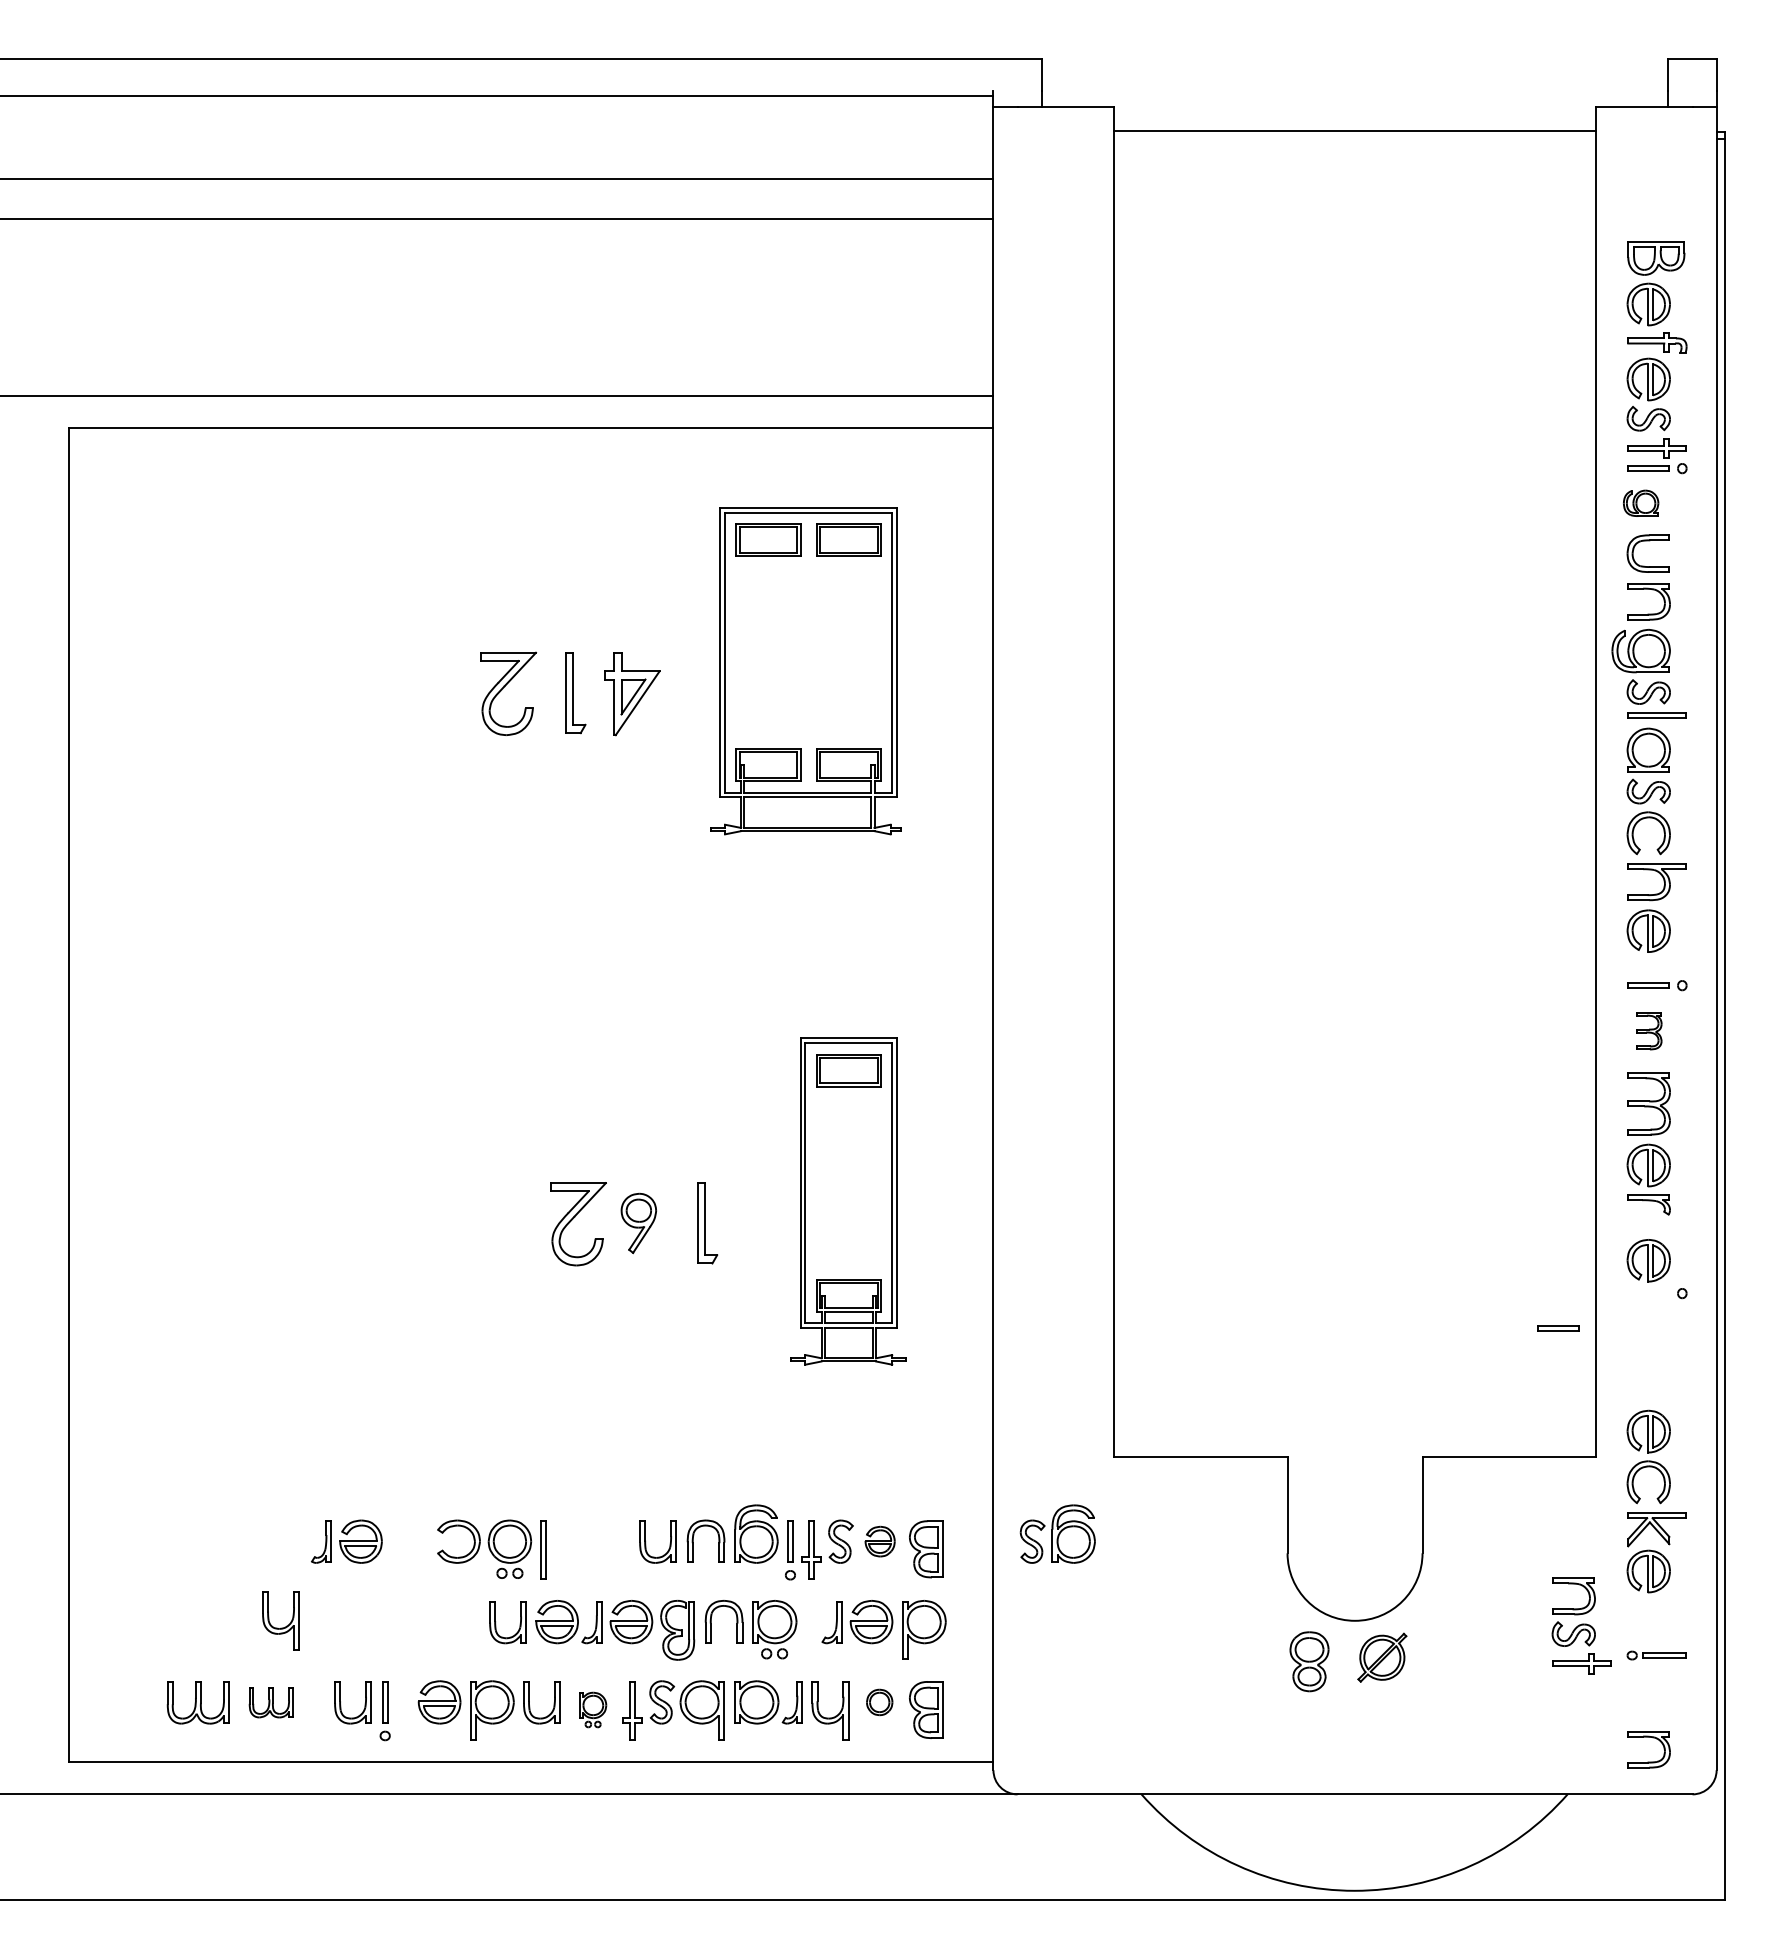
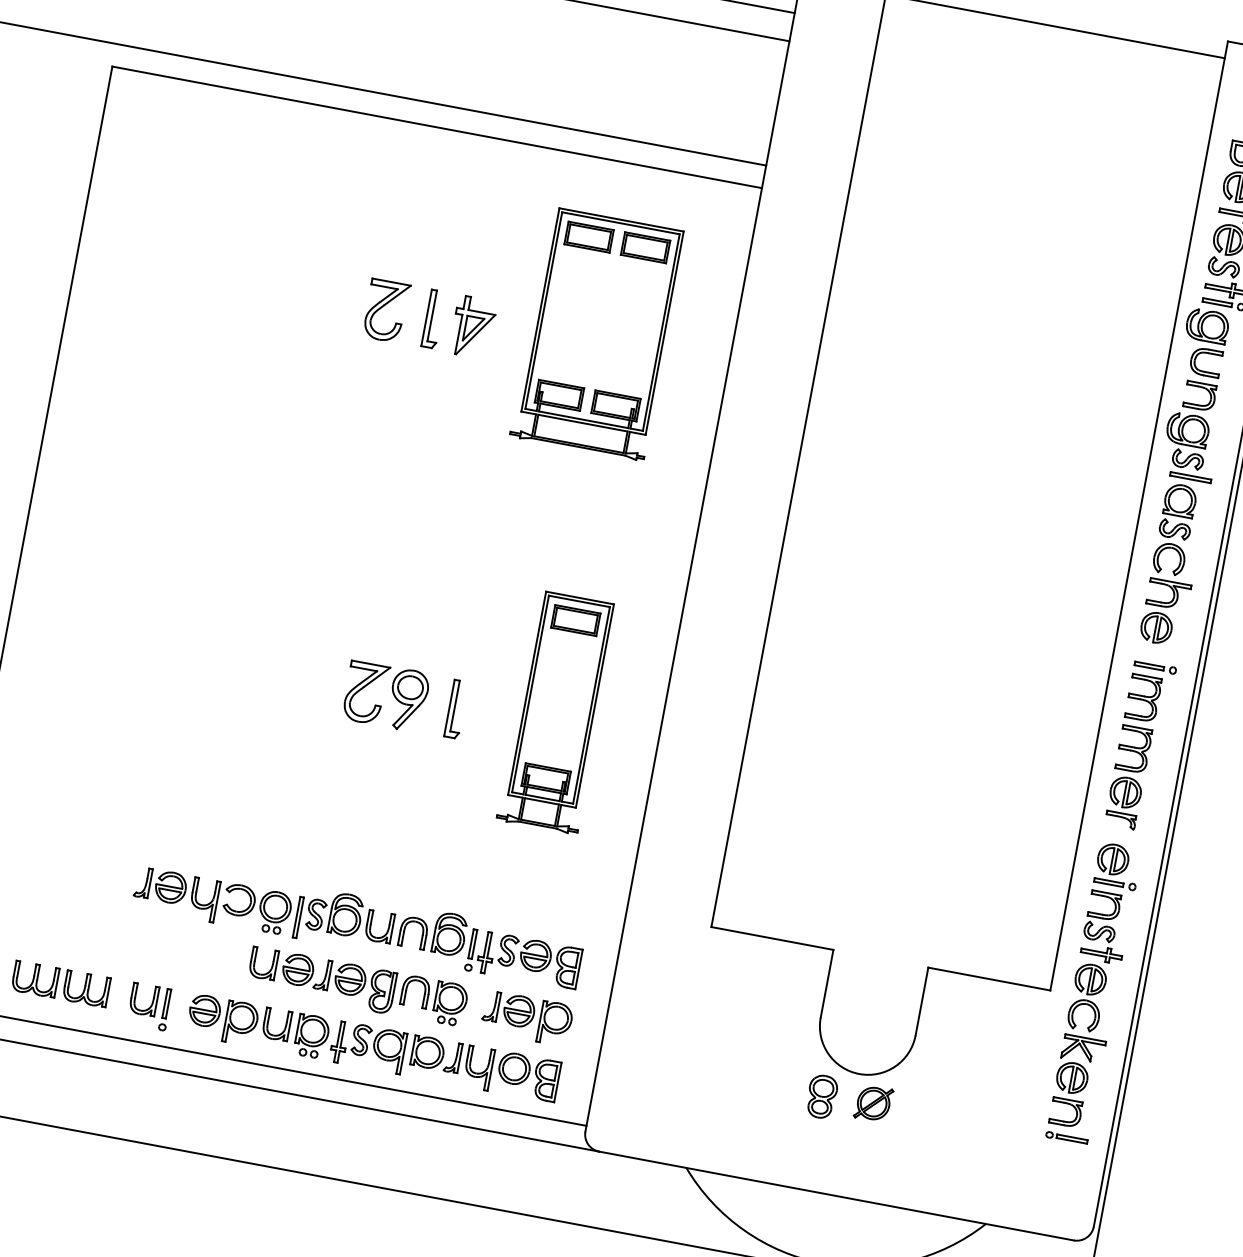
part: (1640, 503) -> (1206, 326), size x1.67
part: (1648, 1030) -> (1143, 697), size x1.67
part: (638, 1223) -> (407, 700), size x1.43
part: (1558, 1328) -> (1108, 882), moved
part: (1057, 1533) -> (334, 912), moved
part: (879, 1541) -> (535, 955), size x1.43
part: (1581, 1625) -> (1106, 927), moved
part: (280, 1627) -> (203, 904), moved
part: (270, 1702) -> (86, 988), size x1.43
part: (879, 1702) -> (514, 1068), size x1.67
part: (593, 1709) -> (312, 1036), size x1.67
part: (1652, 1738) -> (1069, 1105), moved

